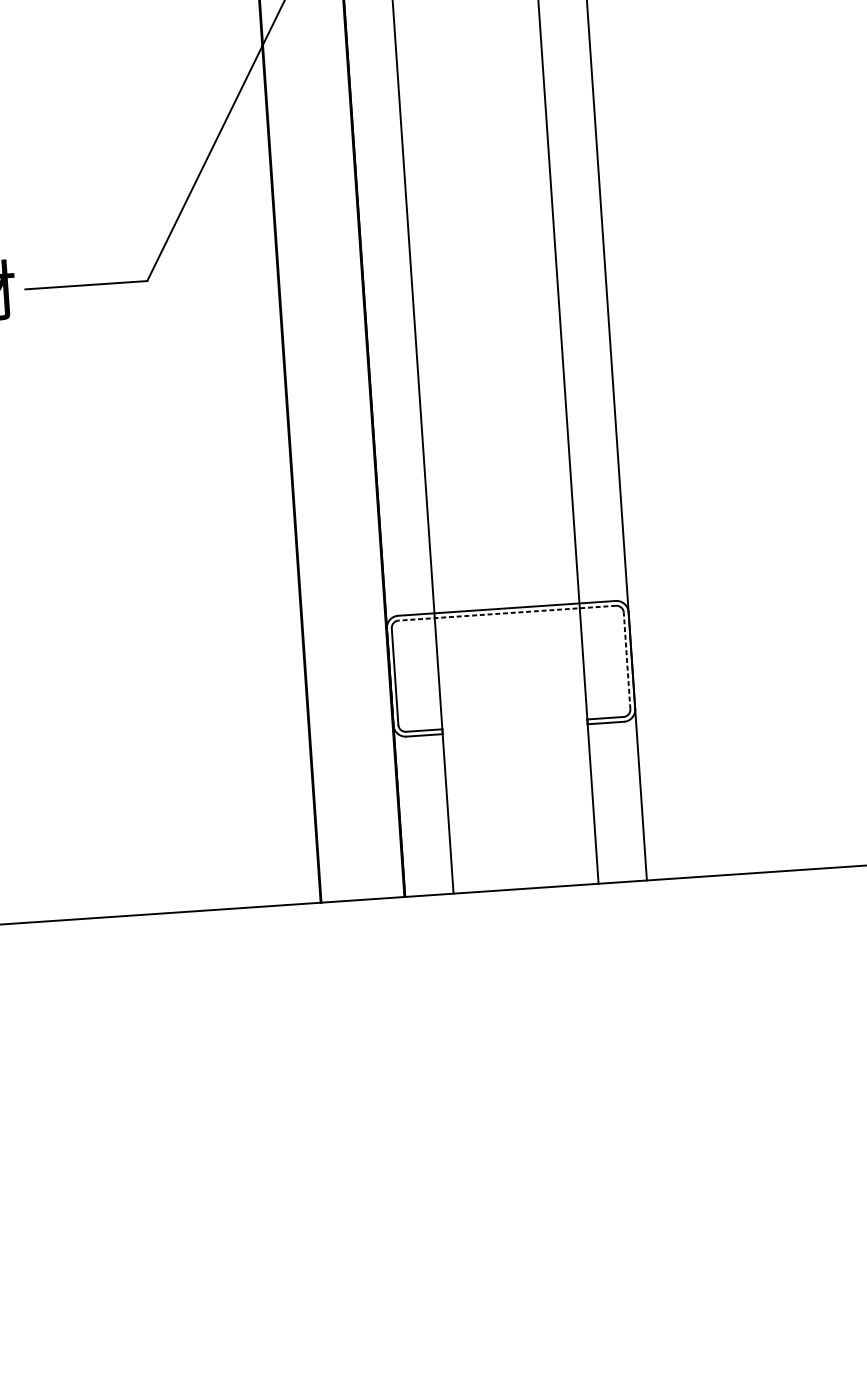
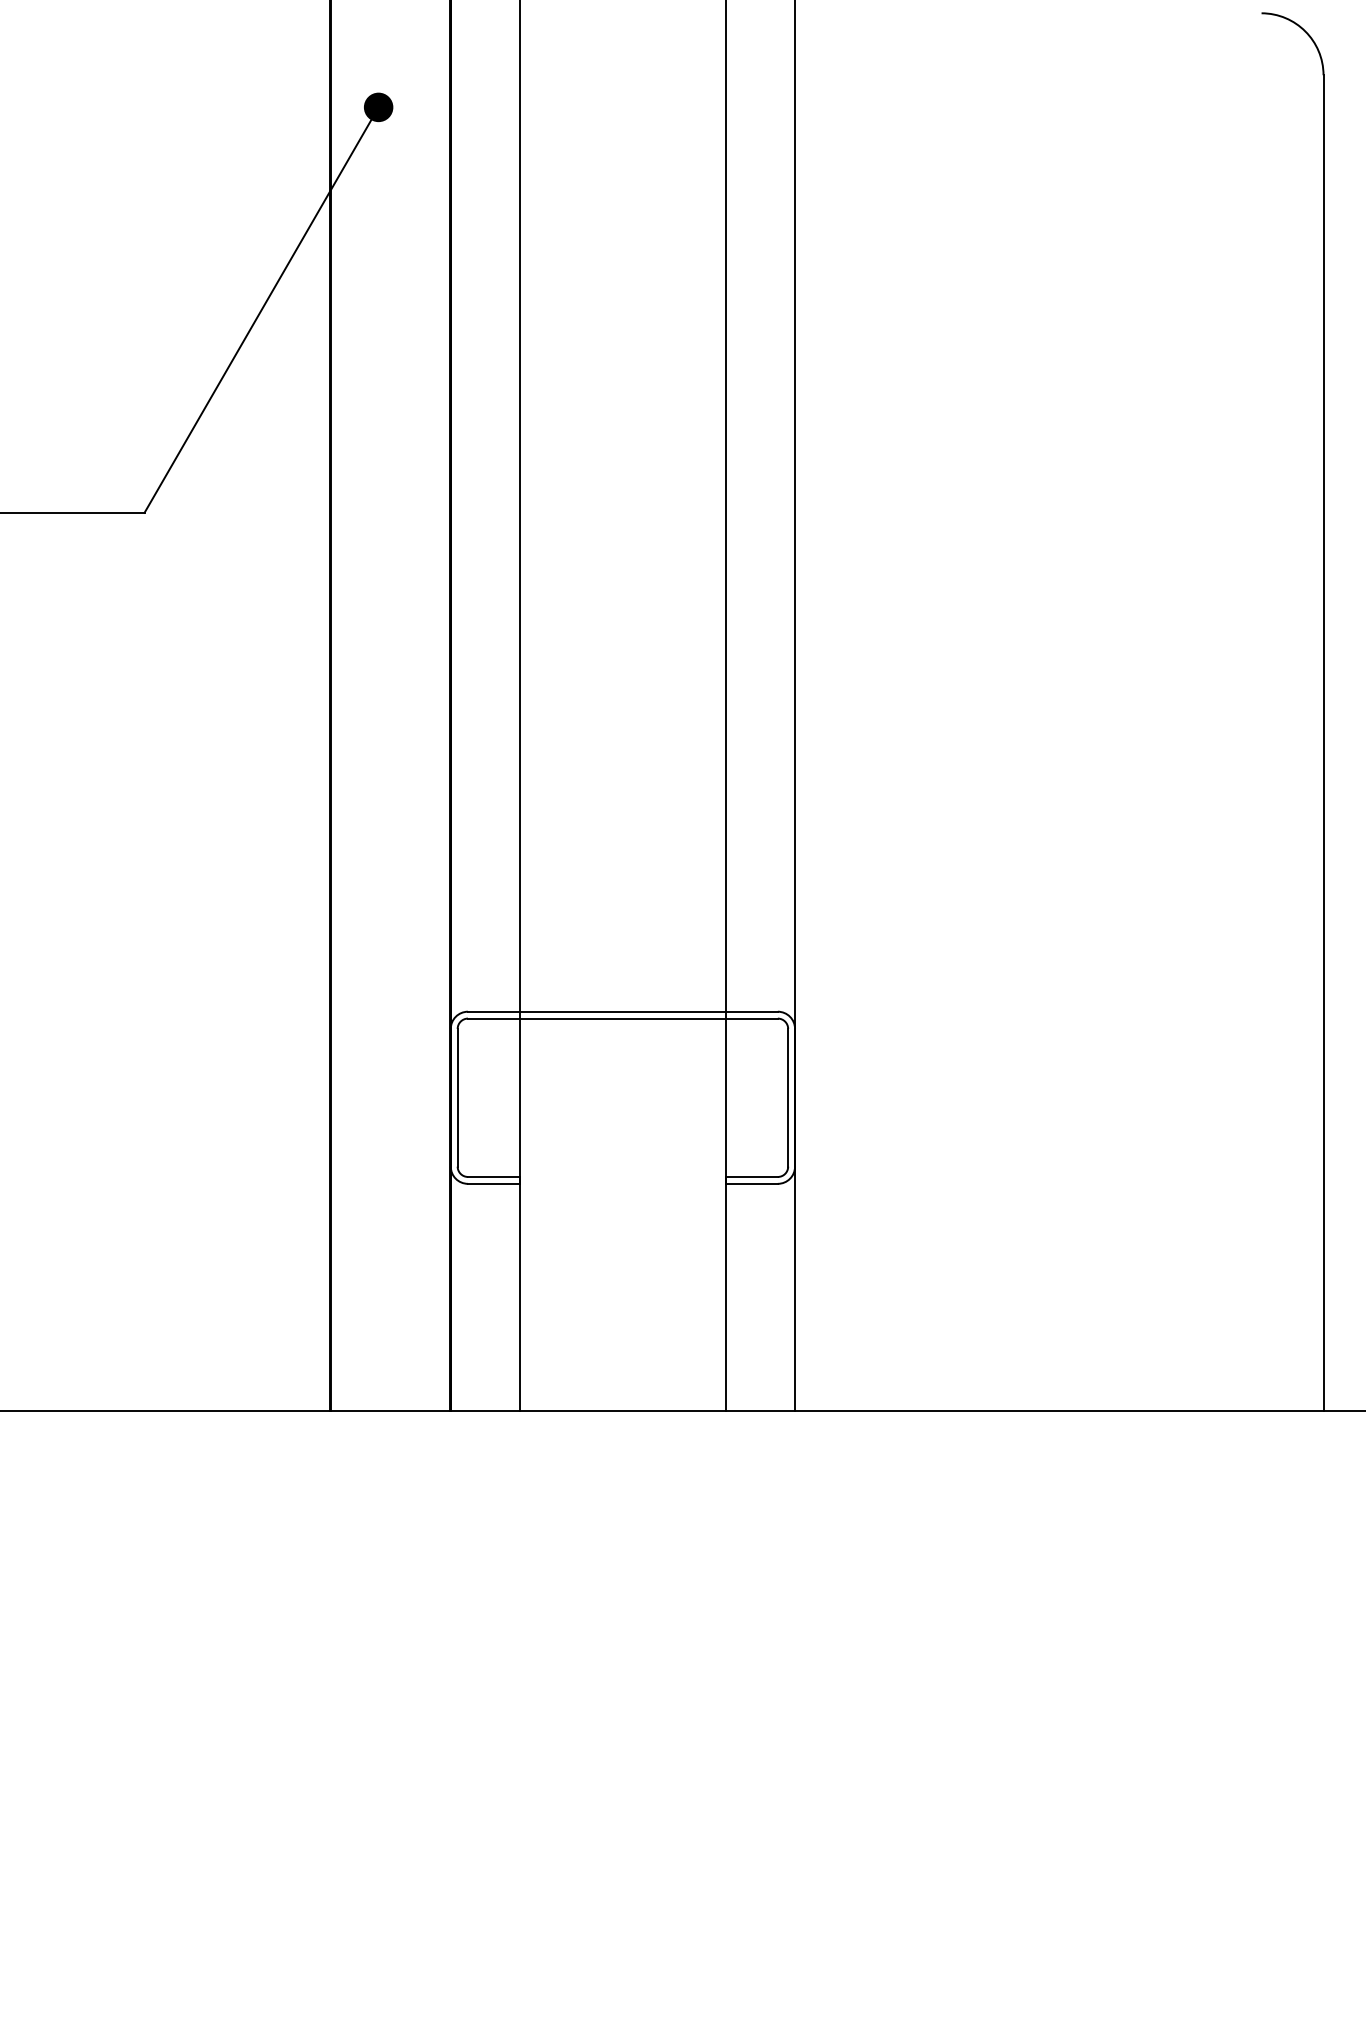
line: (506, 613) -> (622, 1018), dashed -> solid
line: (627, 660) -> (788, 1097), dashed -> solid

